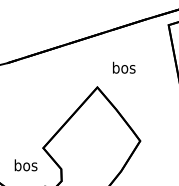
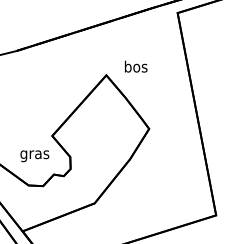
text: (124, 67) -> (136, 66), moved
text: (25, 166) -> (34, 154), bos -> gras

